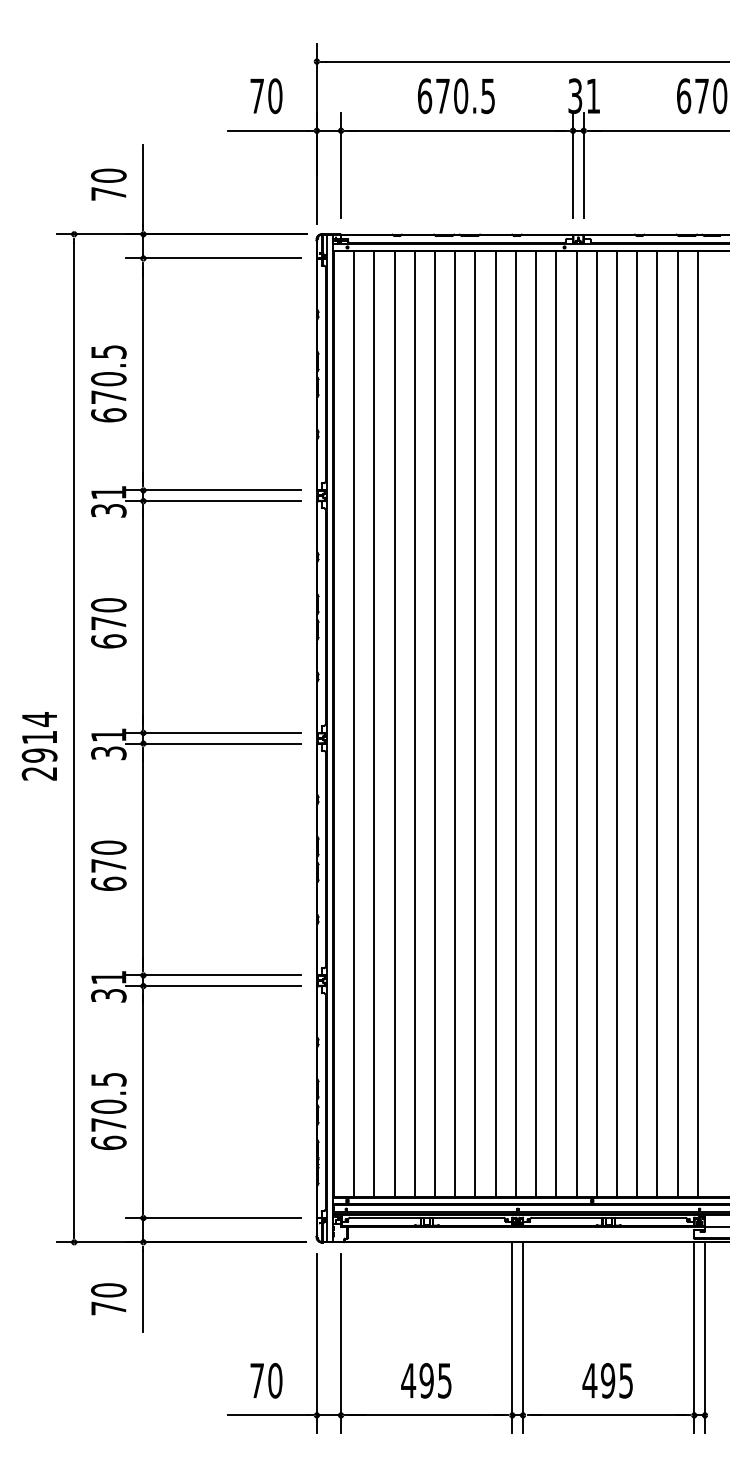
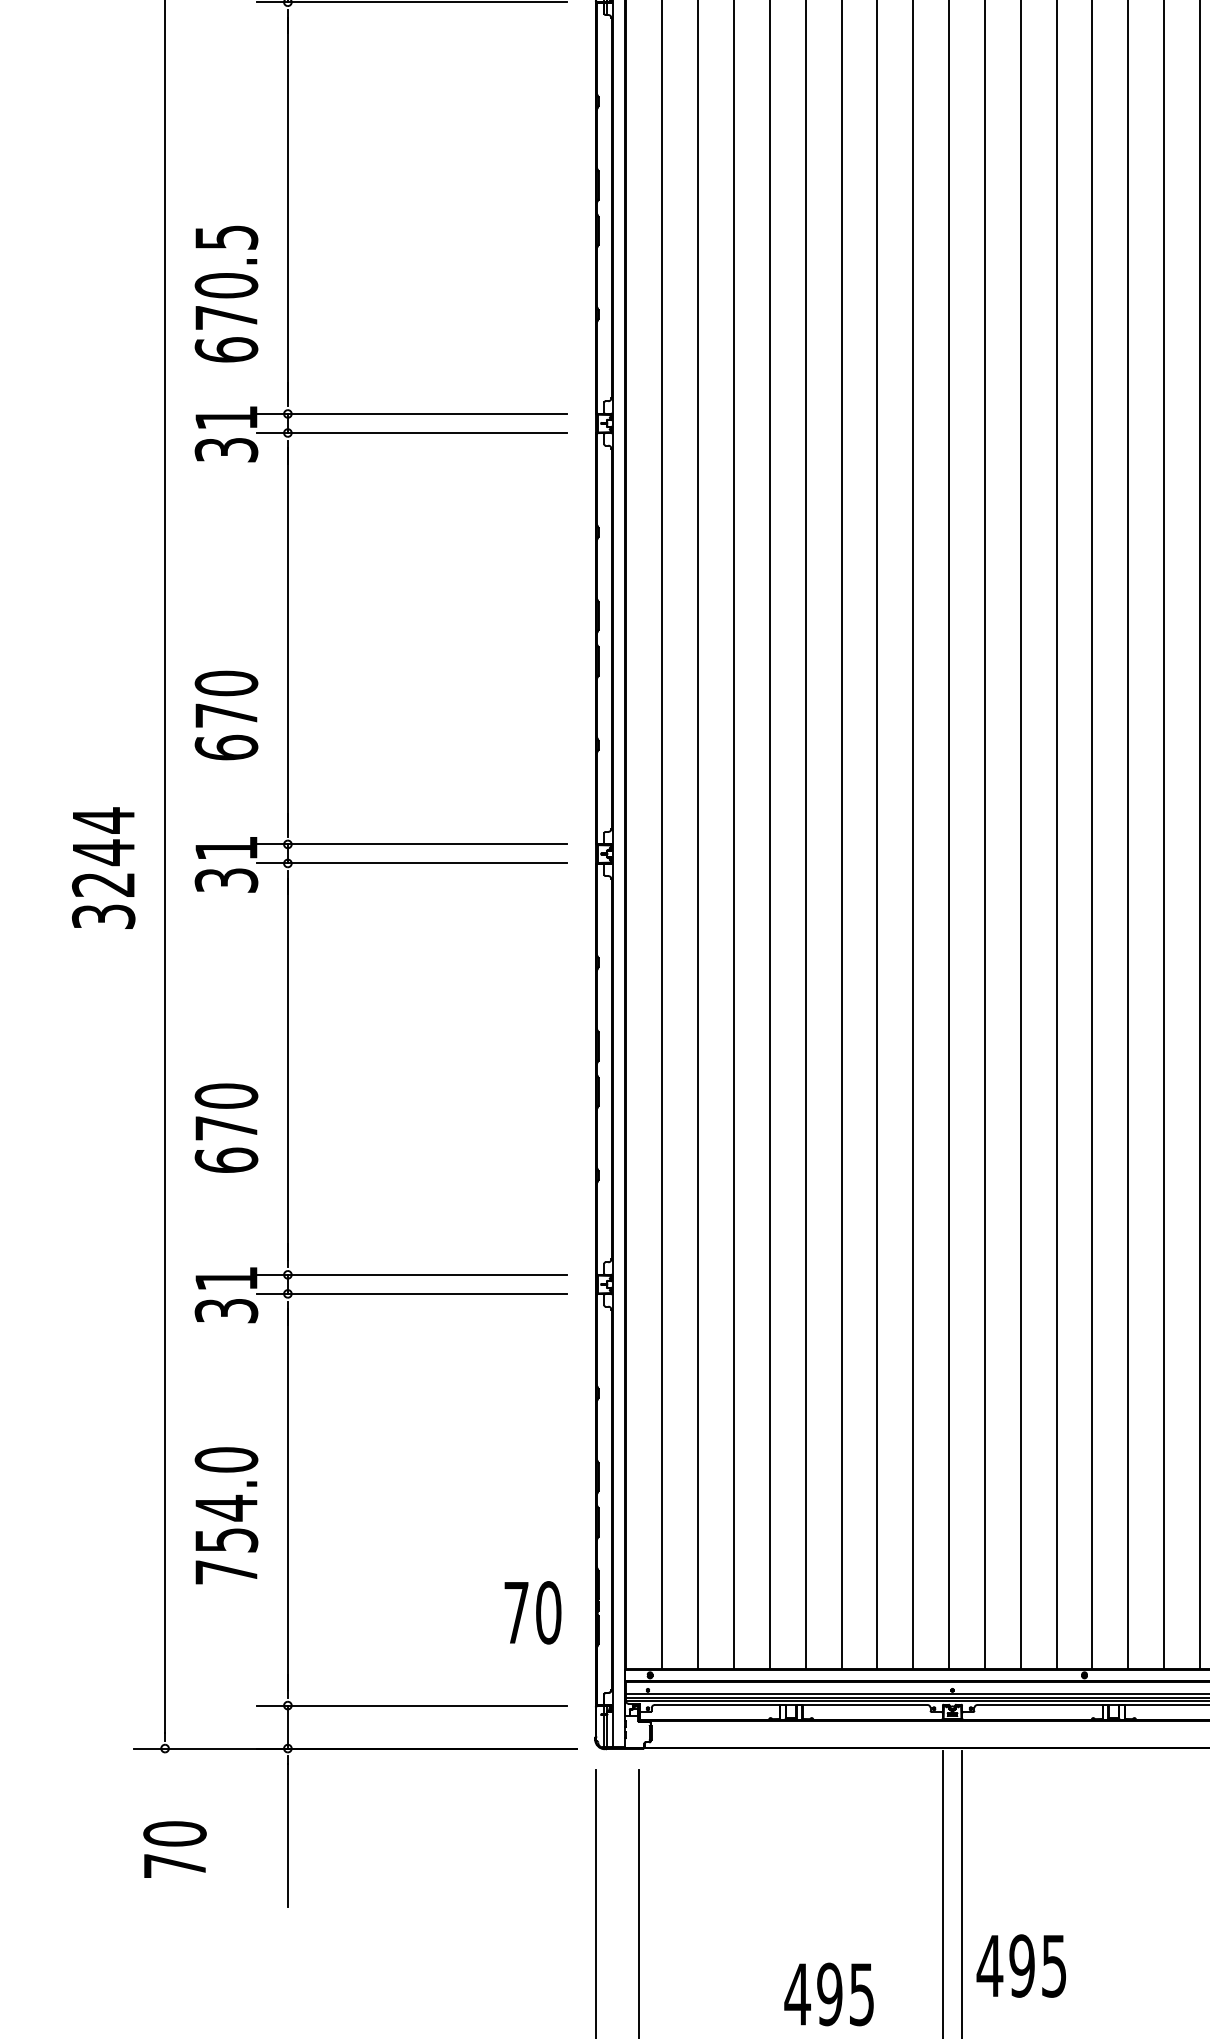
text: (108, 383) -> (225, 293), moved
text: (108, 623) -> (225, 715), moved
text: (39, 755) -> (103, 884), 2914 -> 3244
text: (108, 865) -> (225, 1127), moved
text: (108, 1110) -> (225, 1514), 670.5 -> 754.0
text: (108, 1299) -> (174, 1850), moved
text: (266, 1380) -> (532, 1612), moved
text: (426, 1380) -> (829, 1993), moved
text: (607, 1380) -> (1021, 1965), moved

